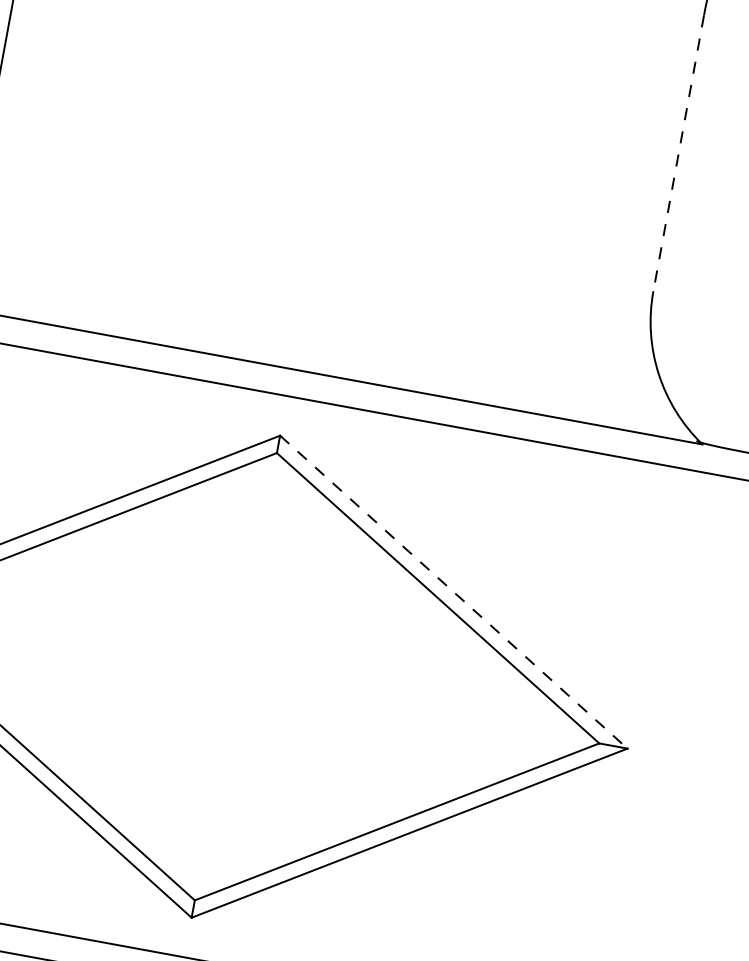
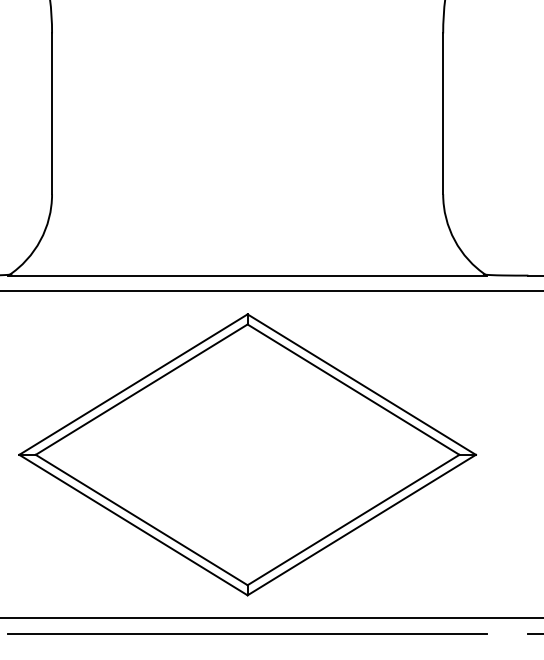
line: (679, 154) -> (443, 114), dashed -> solid
line: (455, 592) -> (362, 384), dashed -> solid

